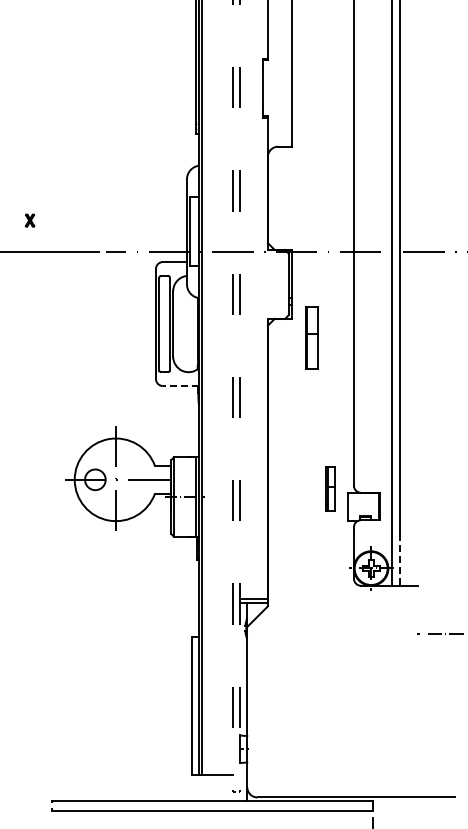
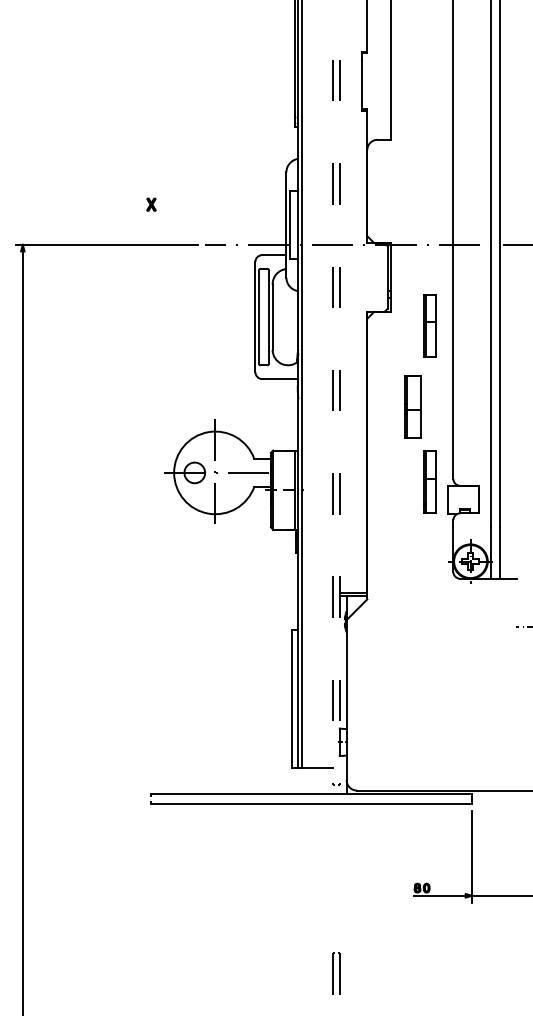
part: (30, 220) -> (151, 204), moved
part: (311, 337) -> (429, 325), moved
line: (180, 386) -> (279, 379), dashed -> solid
part: (313, 413) -> (412, 406), added
part: (330, 488) -> (429, 481), size x1.43
line: (400, 559) -> (499, 552), dashed -> solid

